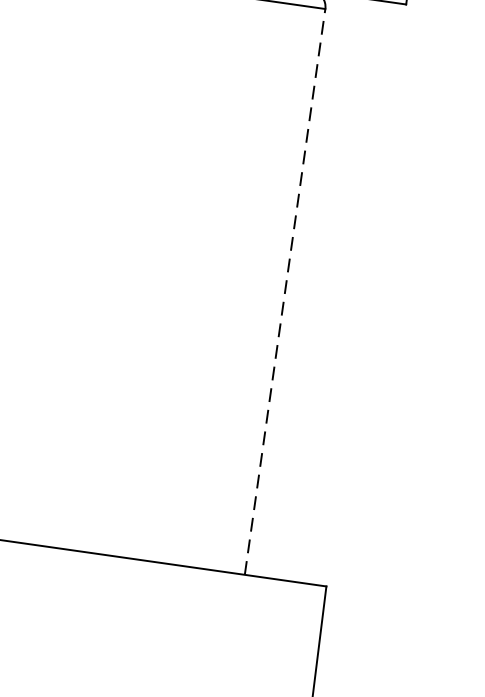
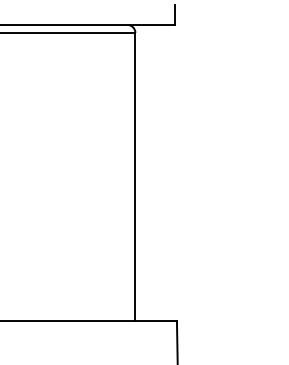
line: (285, 291) -> (135, 176), dashed -> solid

